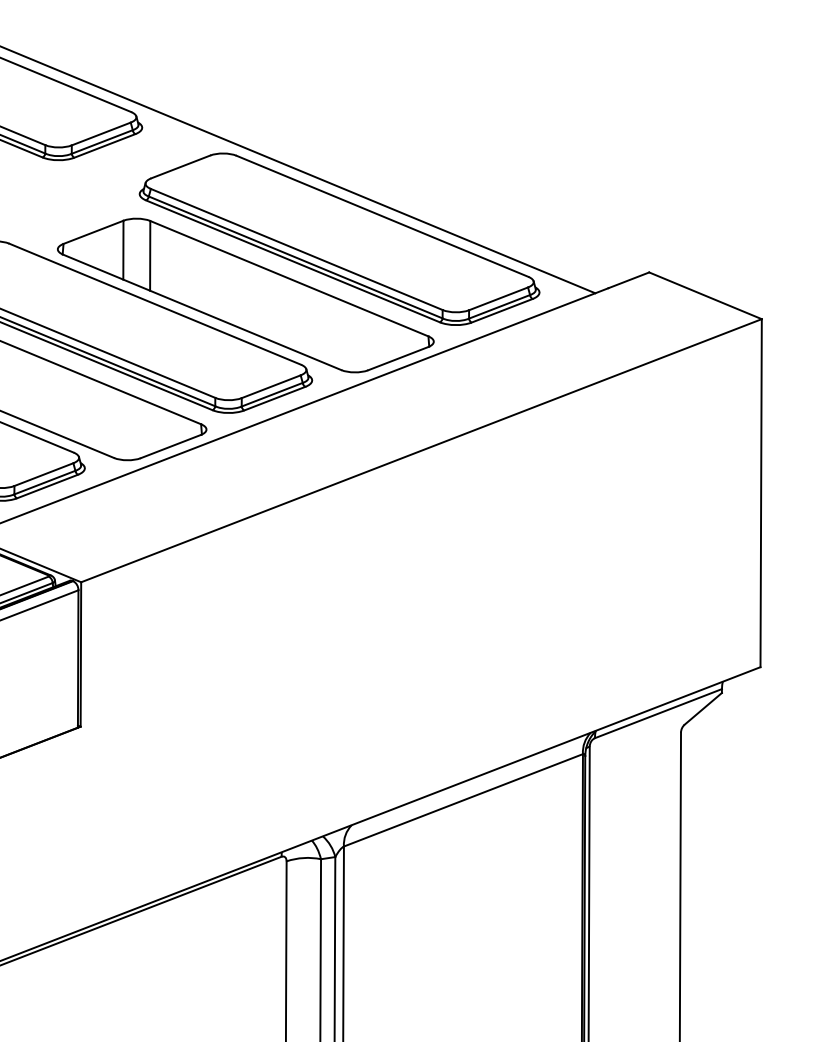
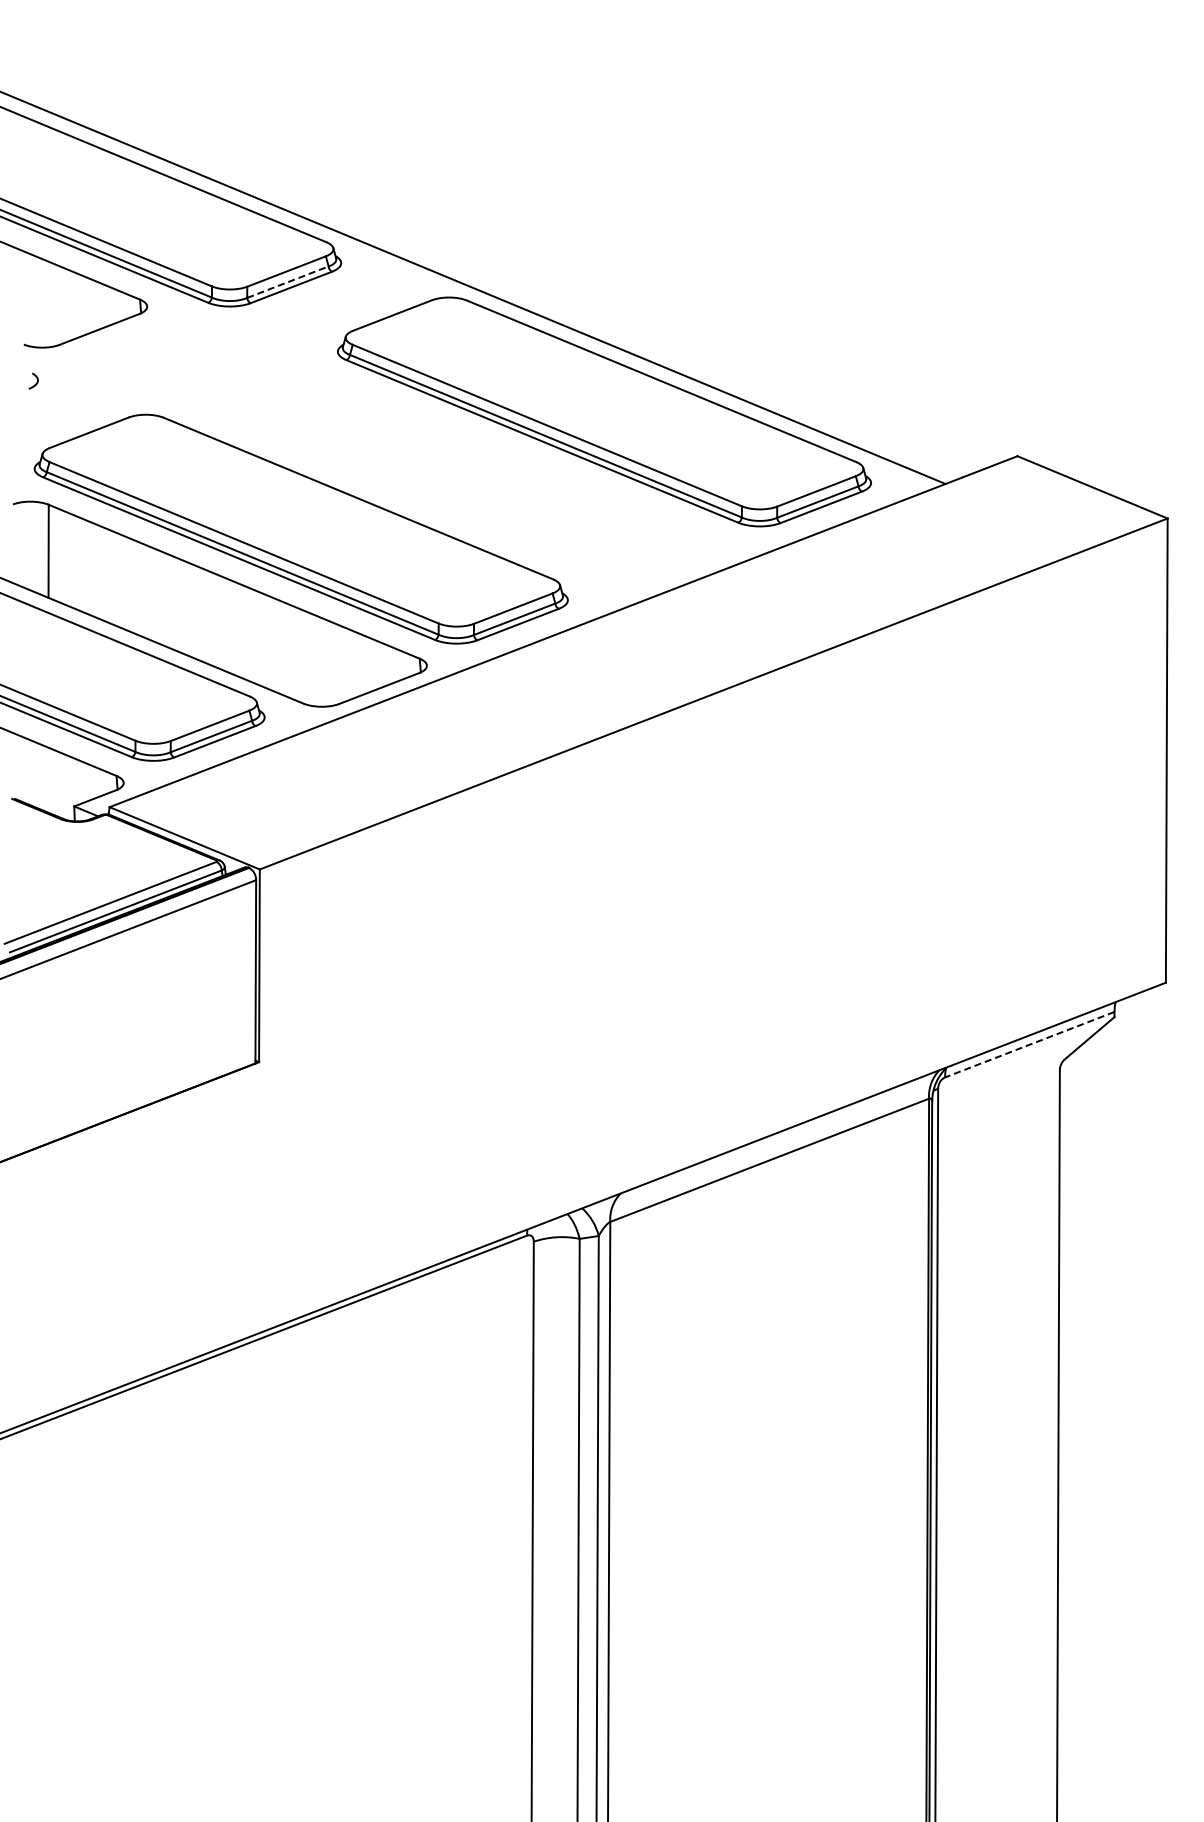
line: (101, 142) -> (287, 282), solid -> dashed
part: (245, 295) -> (478, 486), removed
line: (658, 713) -> (1029, 1044), solid -> dashed

